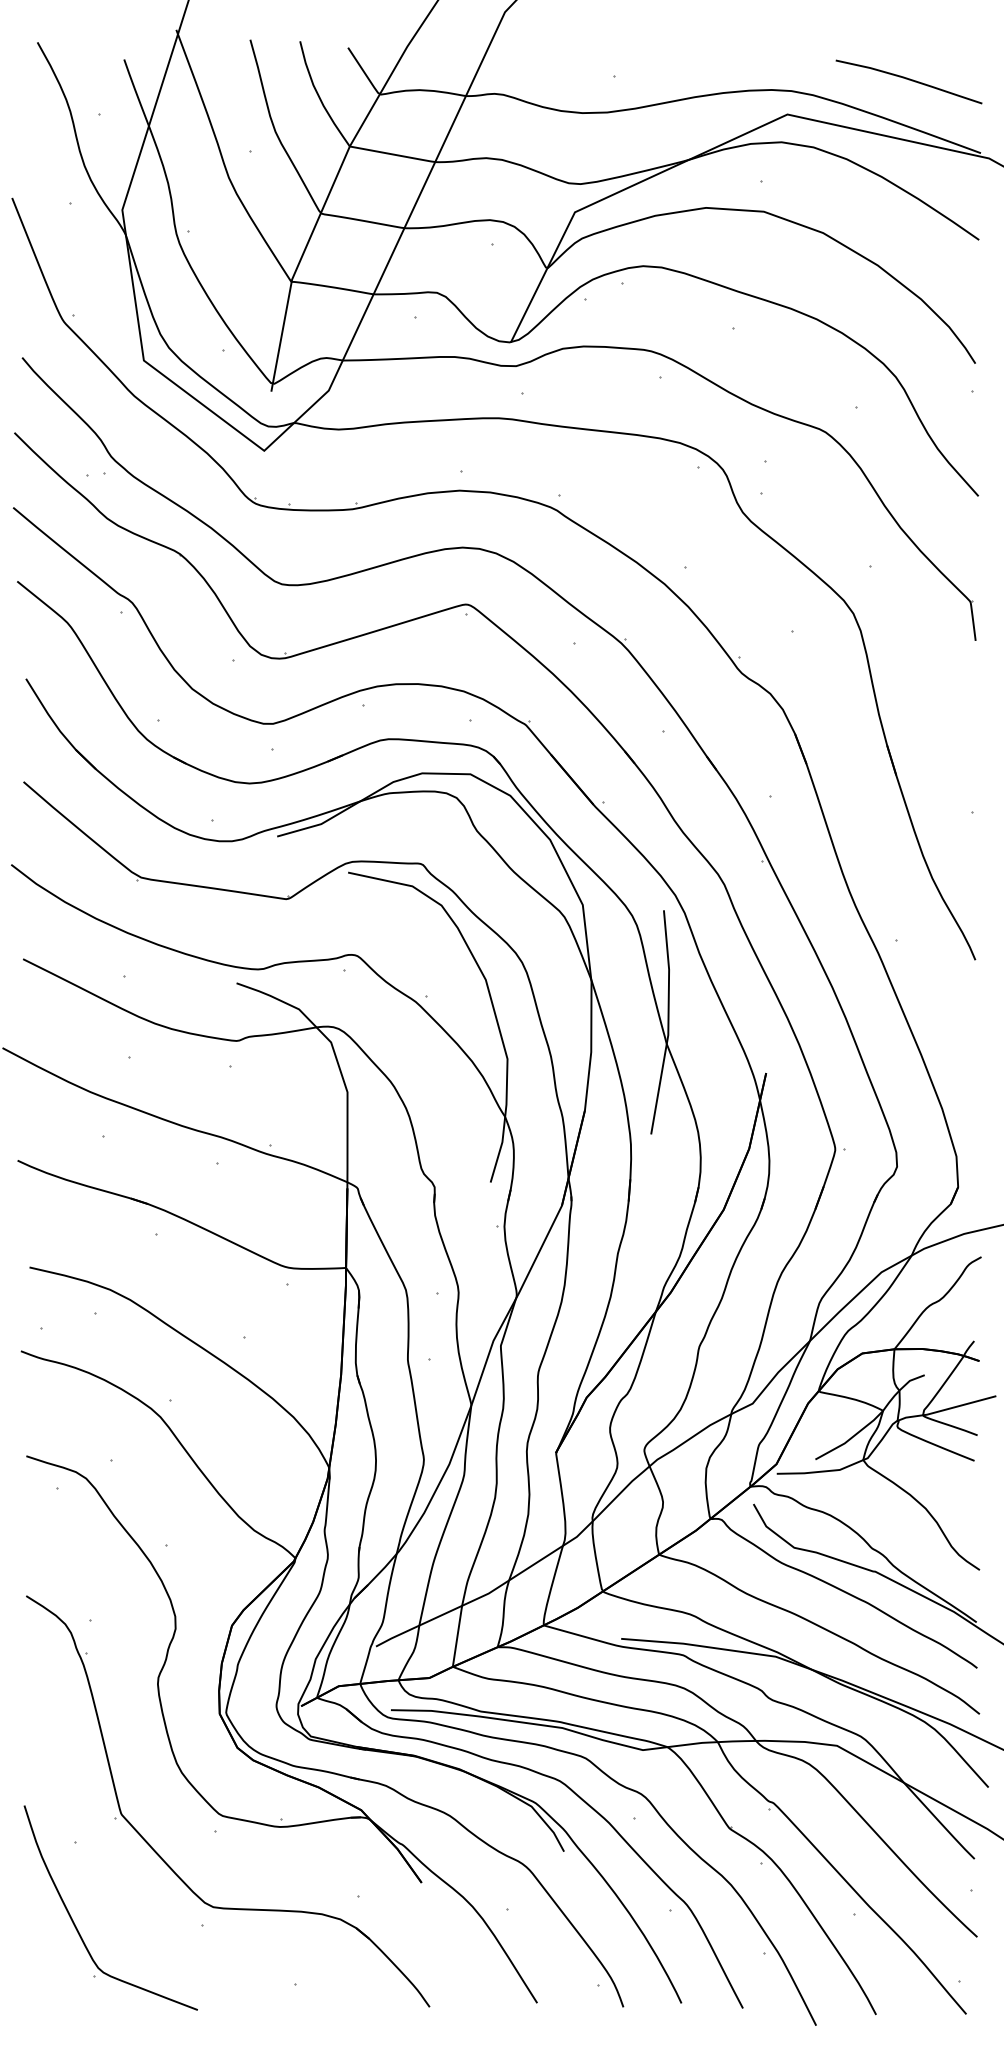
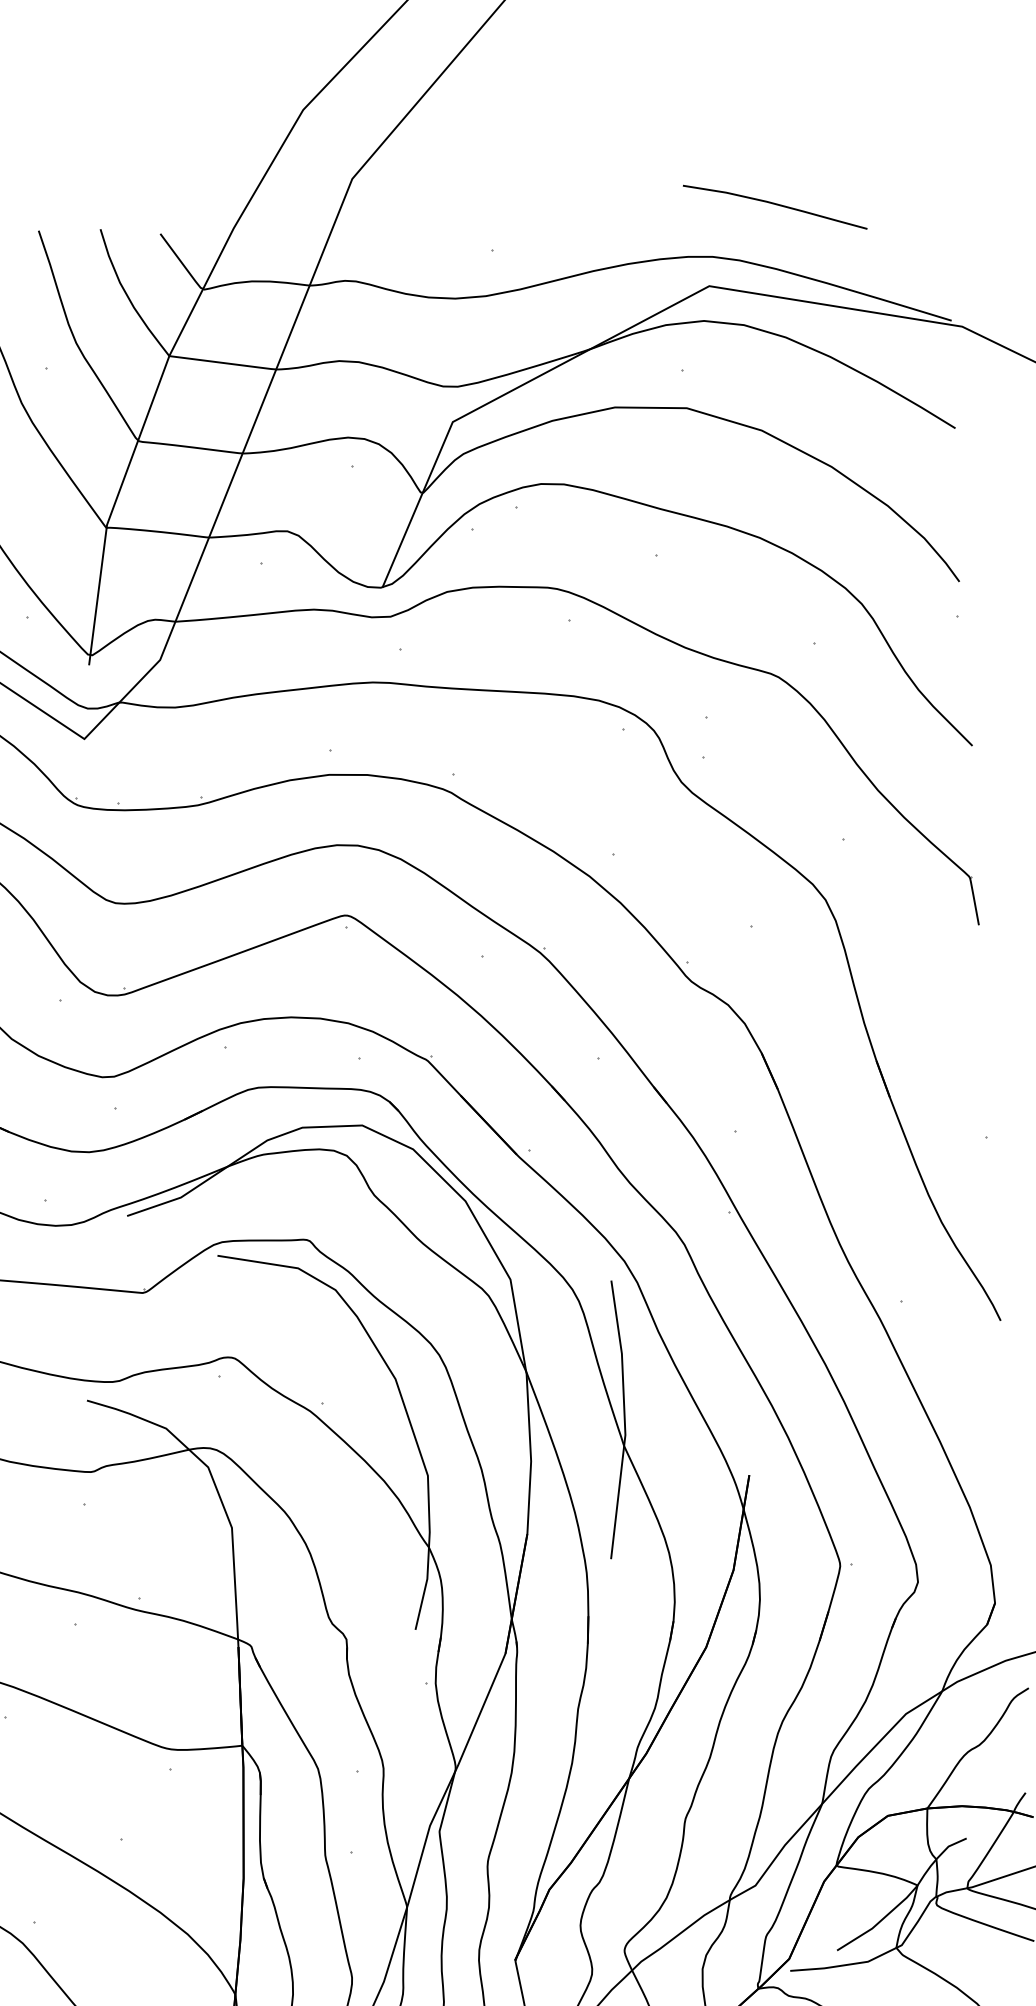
curve: (908, 80) -> (774, 205), moved

